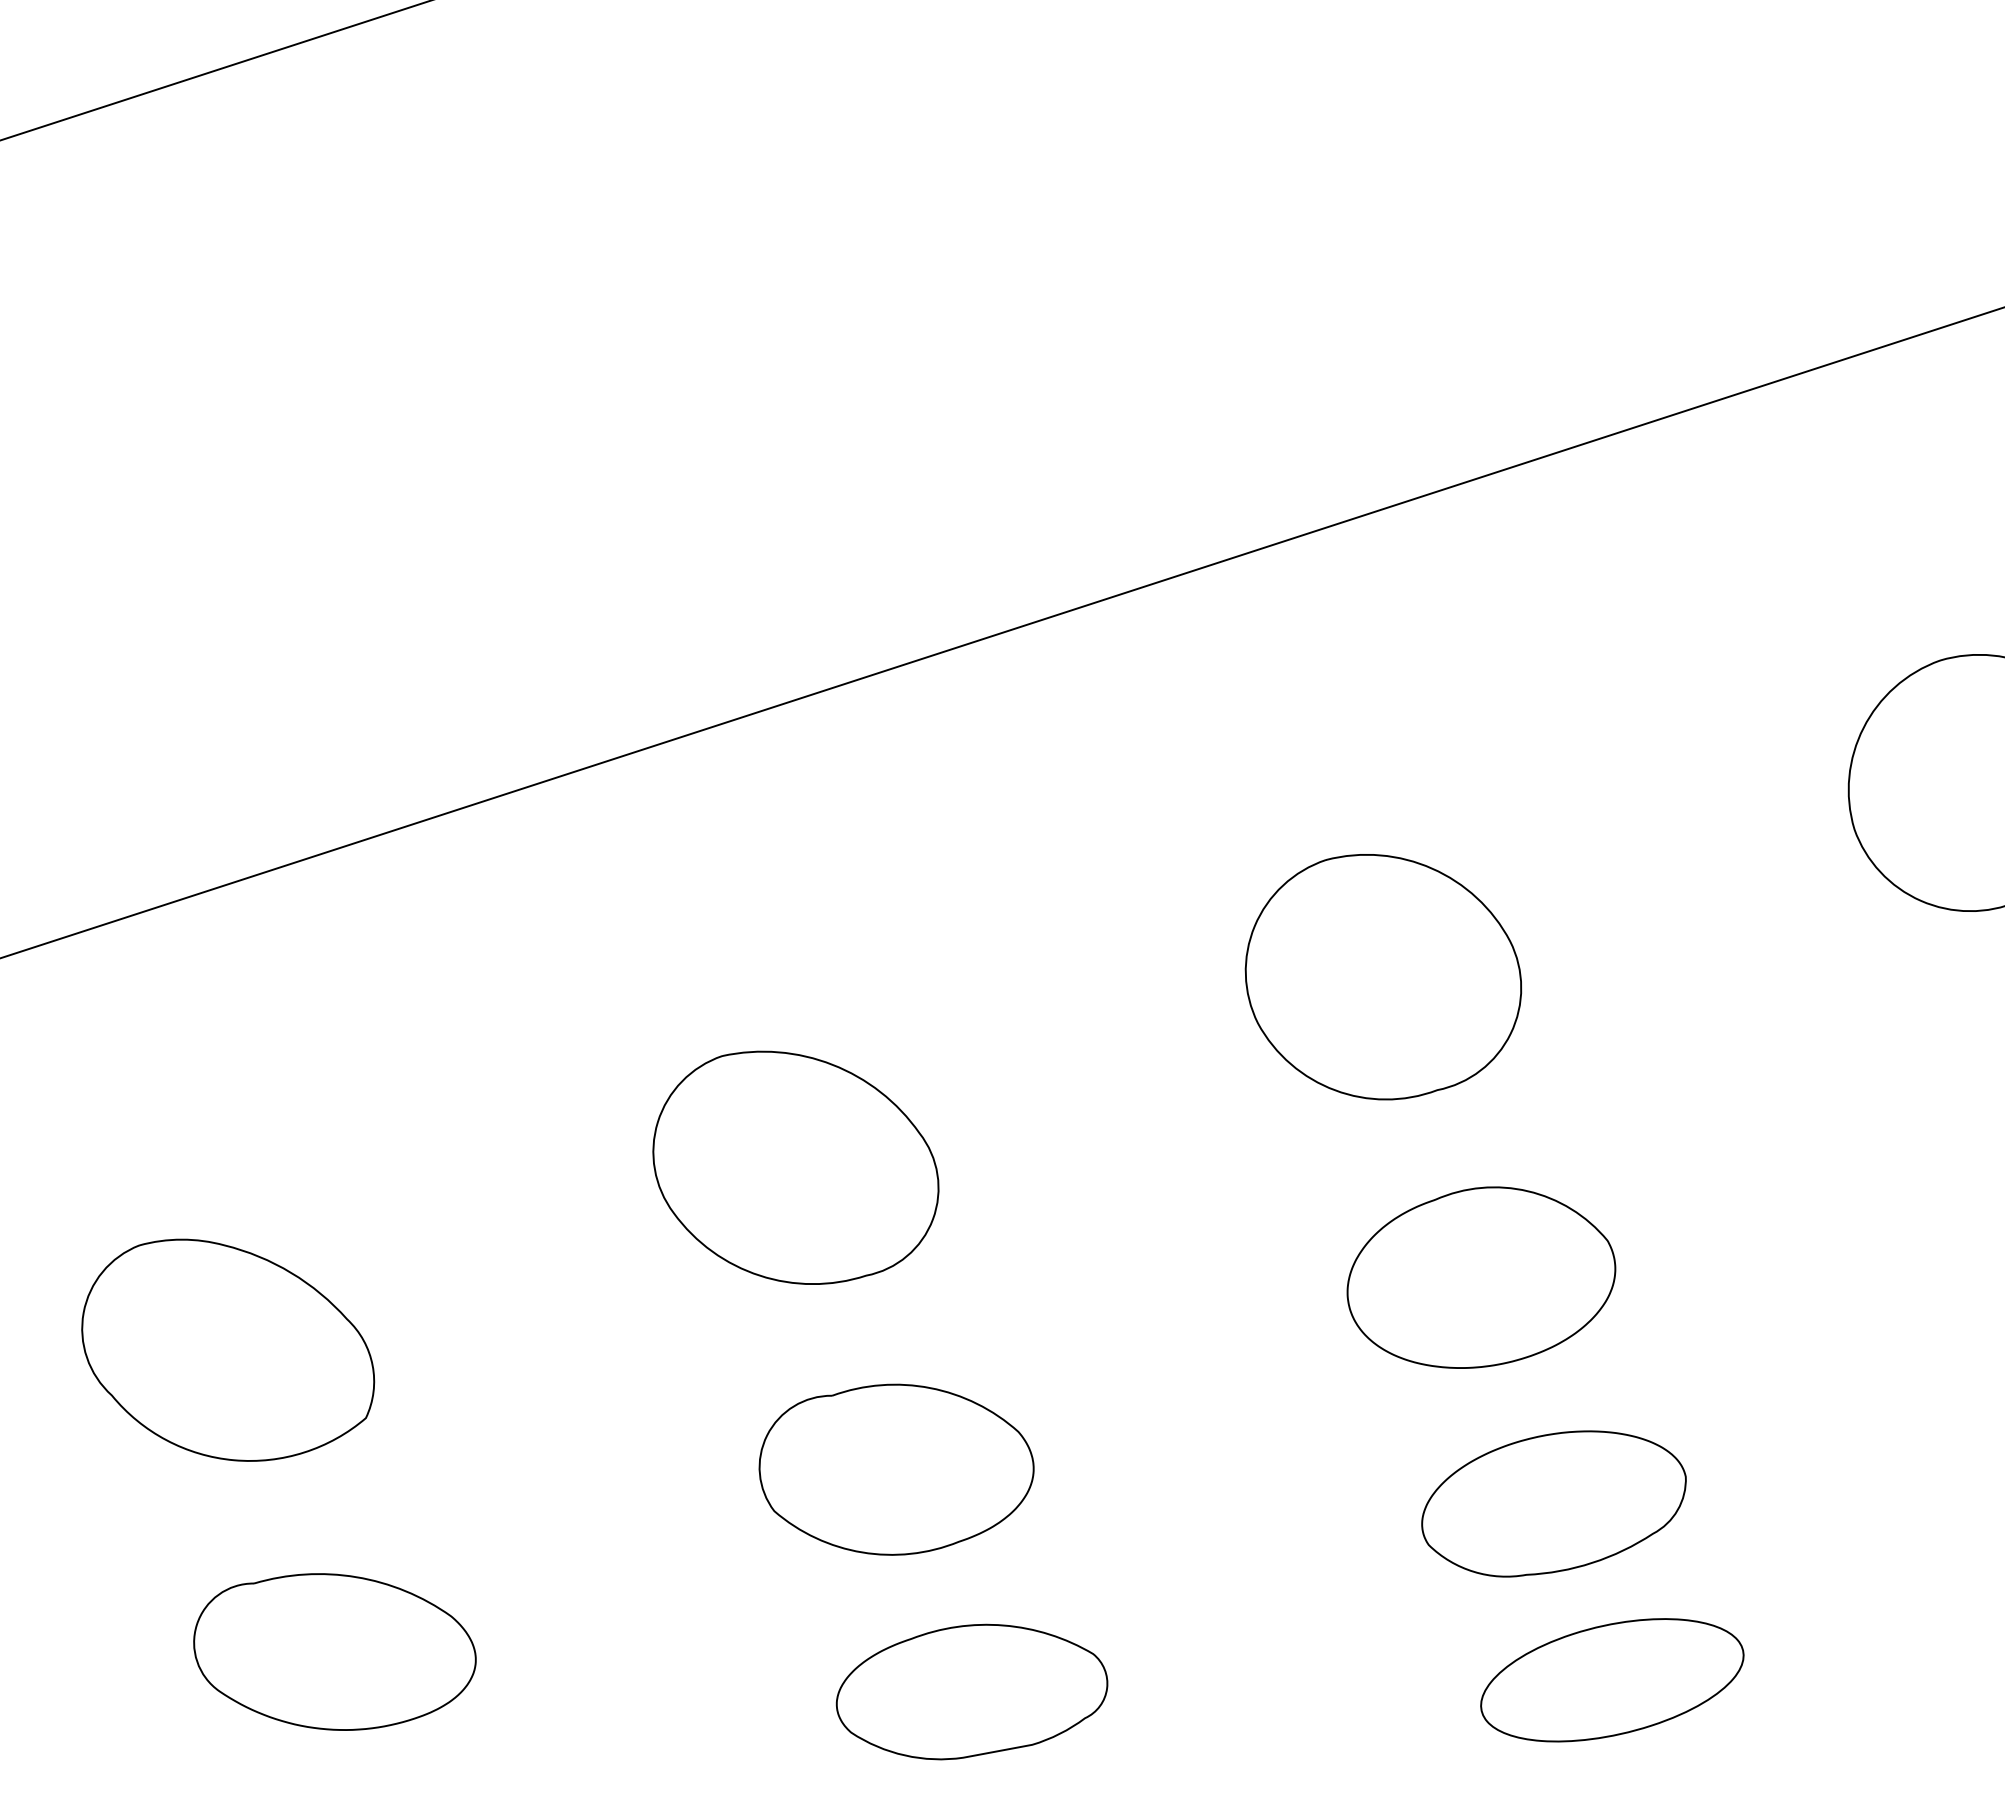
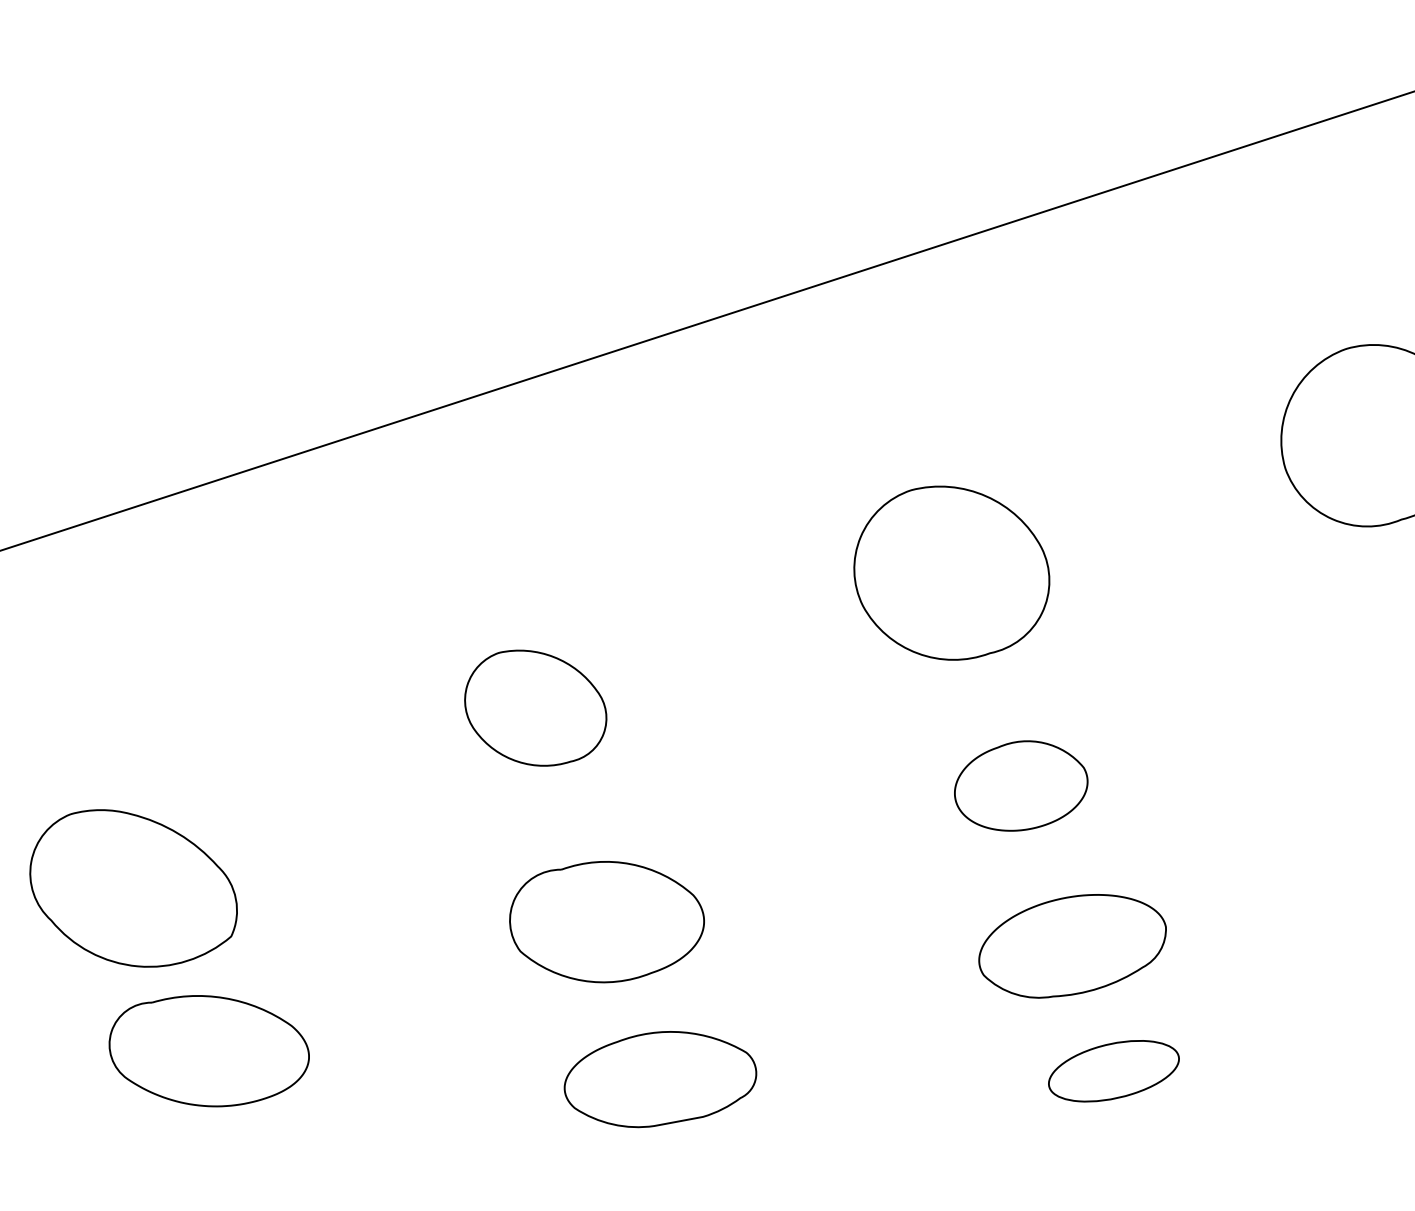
part: (795, 1167) -> (535, 708), size x0.7
part: (1481, 1277) -> (1021, 785), size x0.7
part: (228, 1349) -> (133, 887), moved
part: (1612, 1680) -> (1114, 1071), size x0.7

